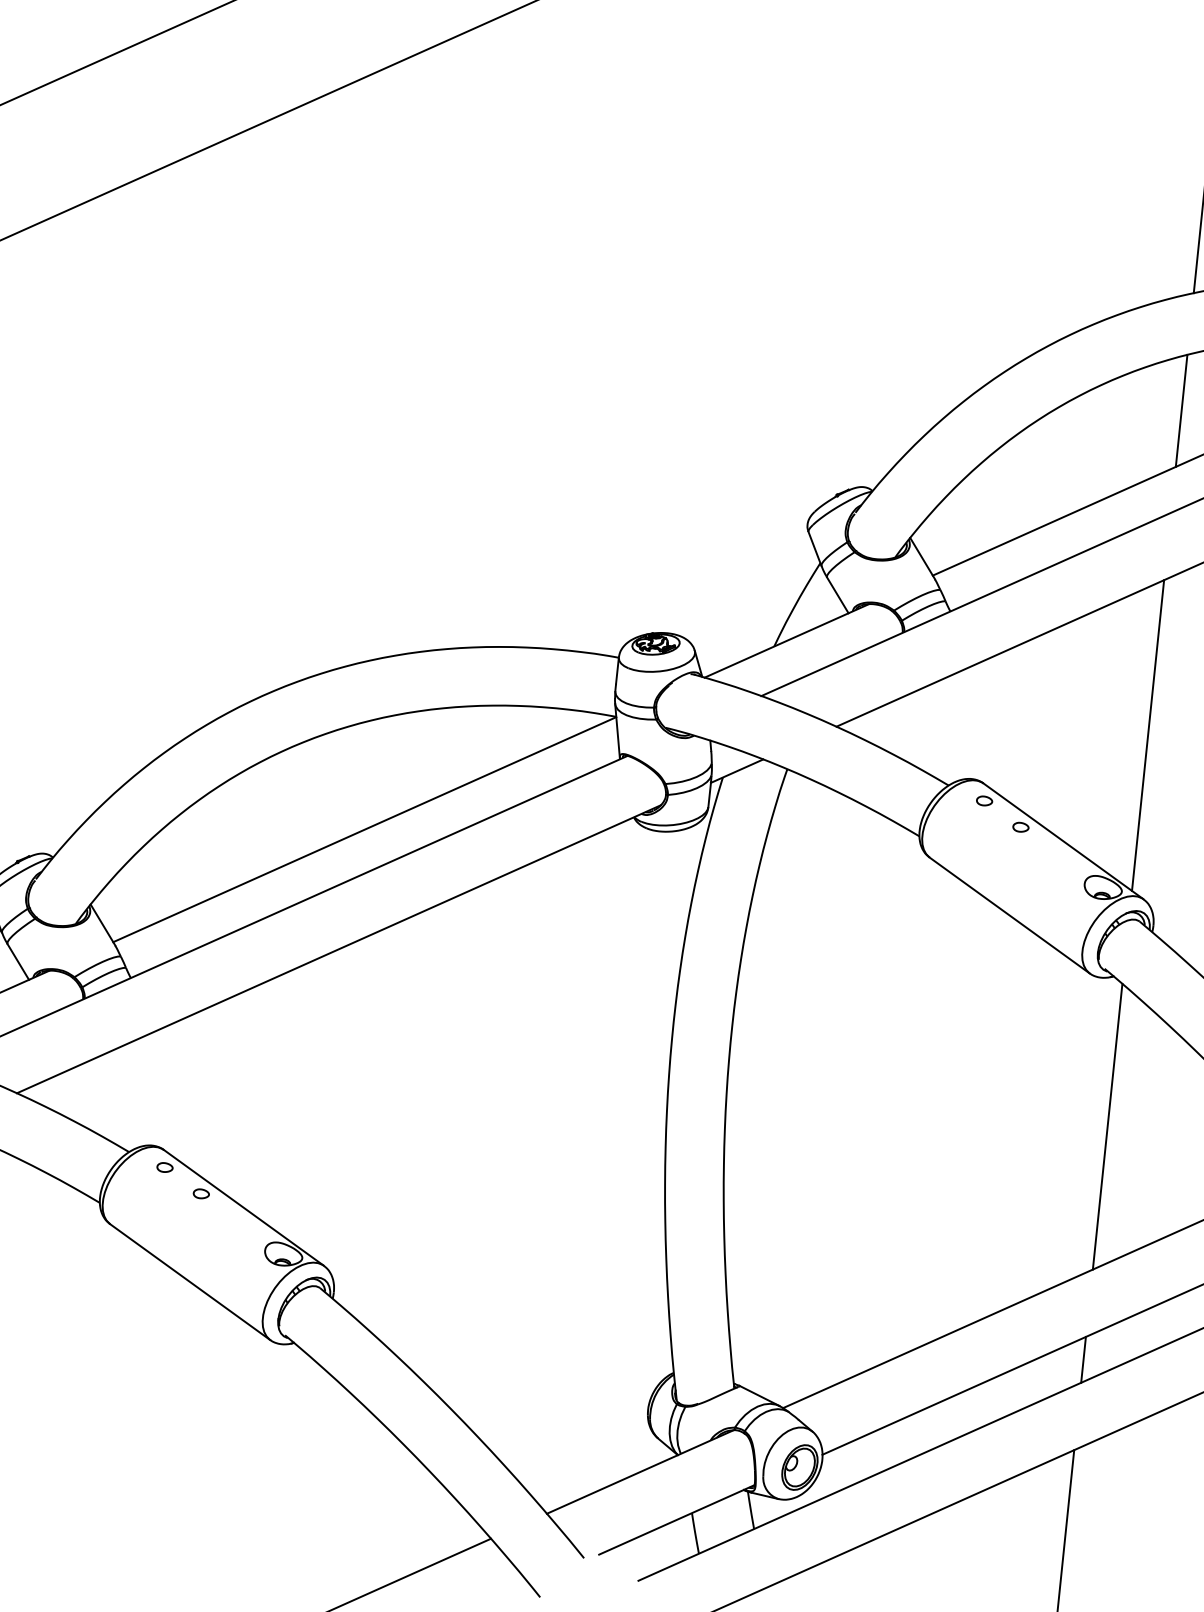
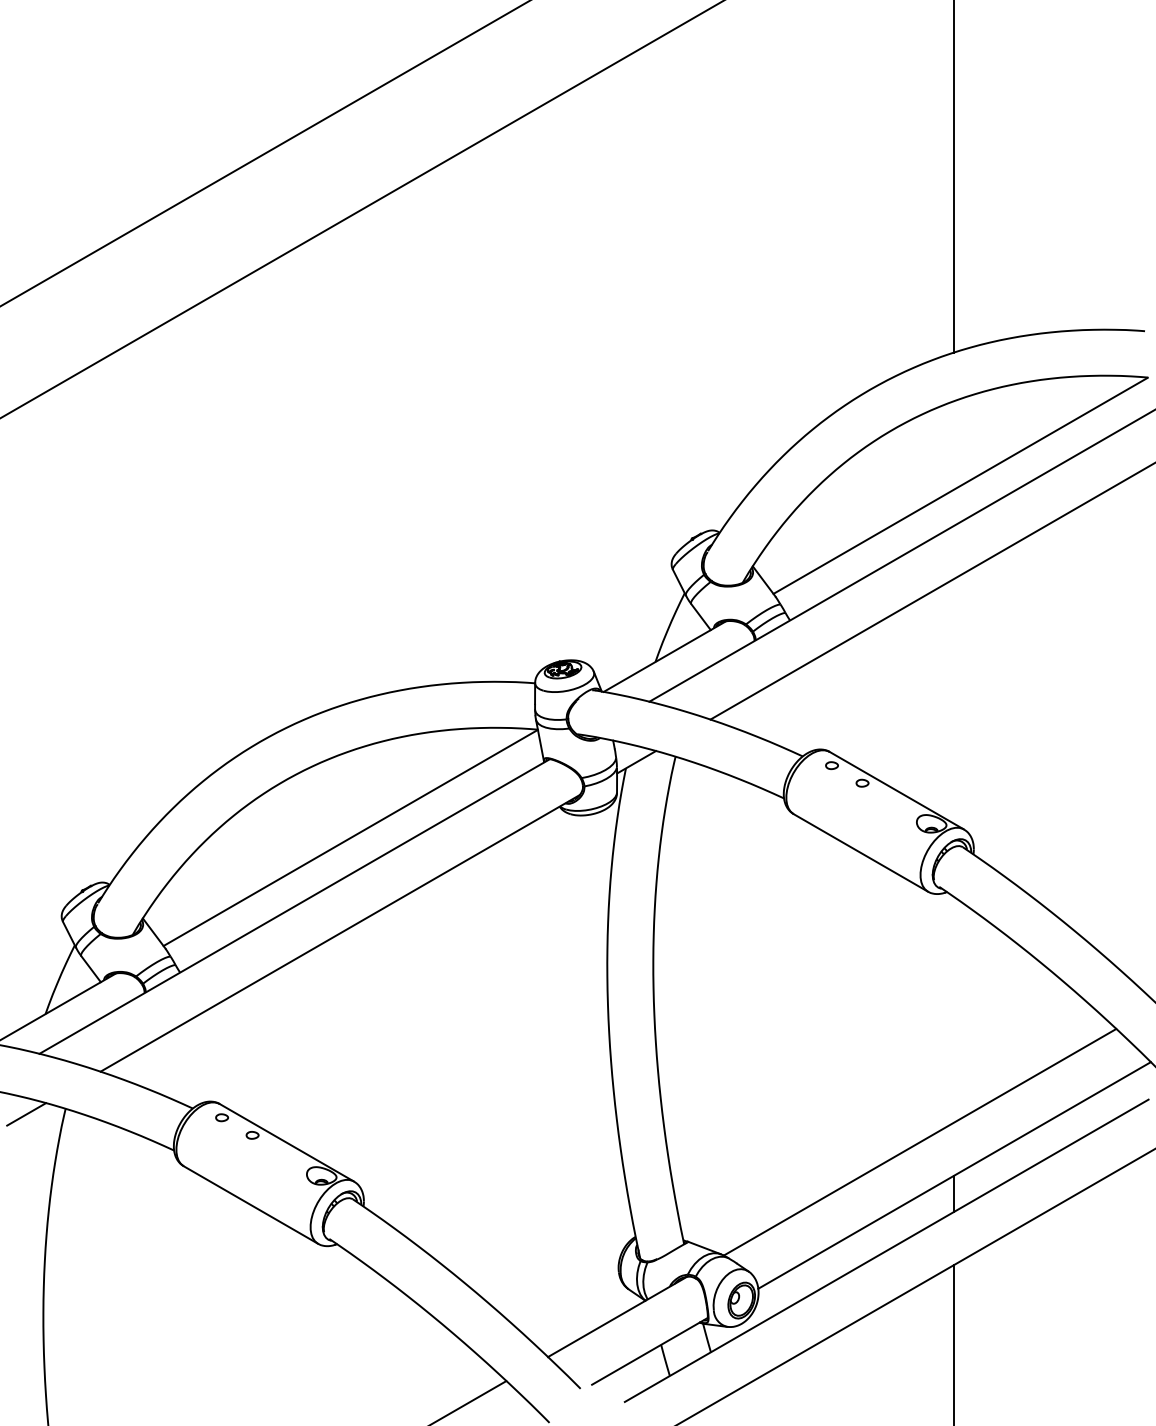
line: (1181, 411) -> (954, 445), removed
line: (1148, 734) -> (954, 700), removed
line: (1107, 1126) -> (954, 1009), removed

